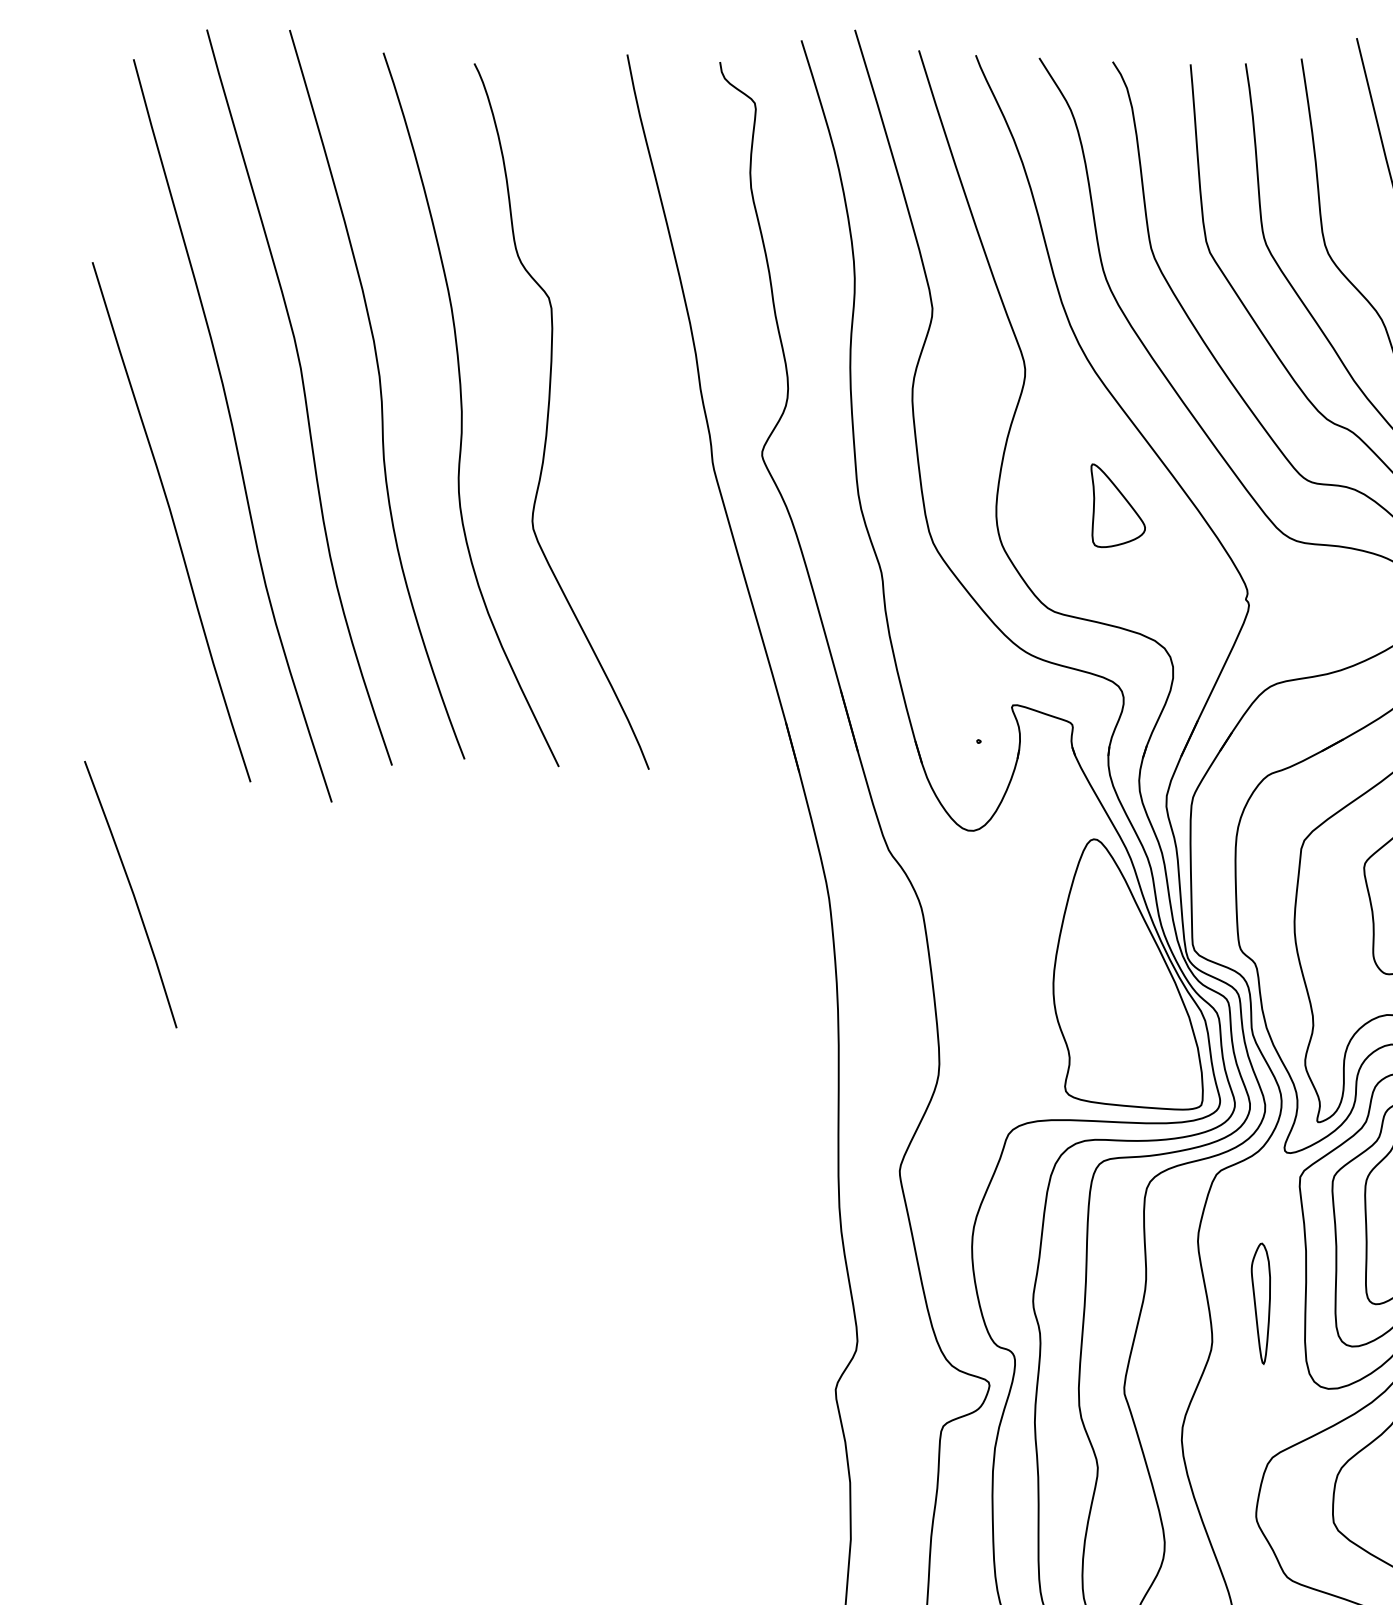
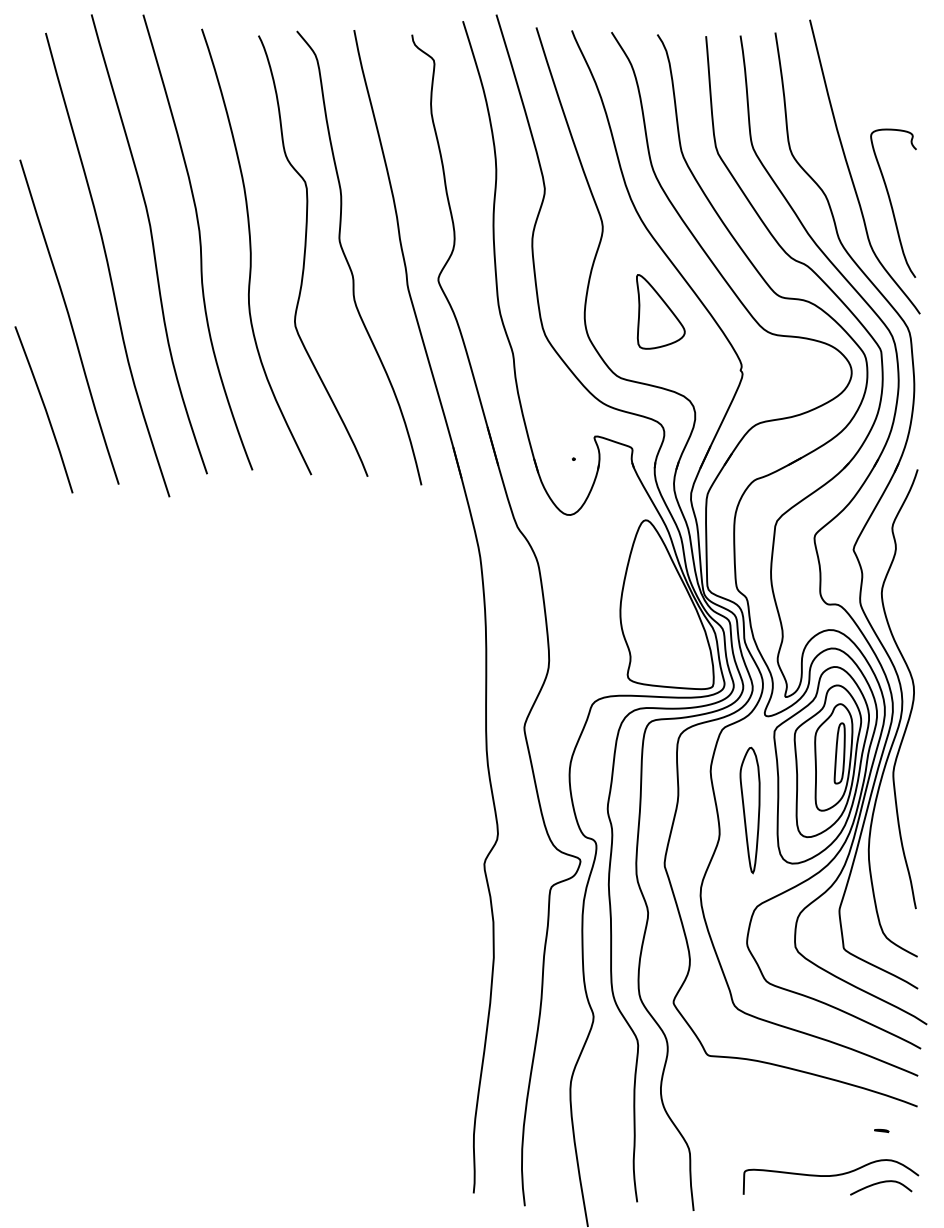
curve: (619, 428) -> (349, 263), added
part: (1117, 505) -> (660, 311), size x1.43
curve: (131, 894) -> (44, 409), moved
part: (1260, 1303) -> (749, 810), size x1.67

